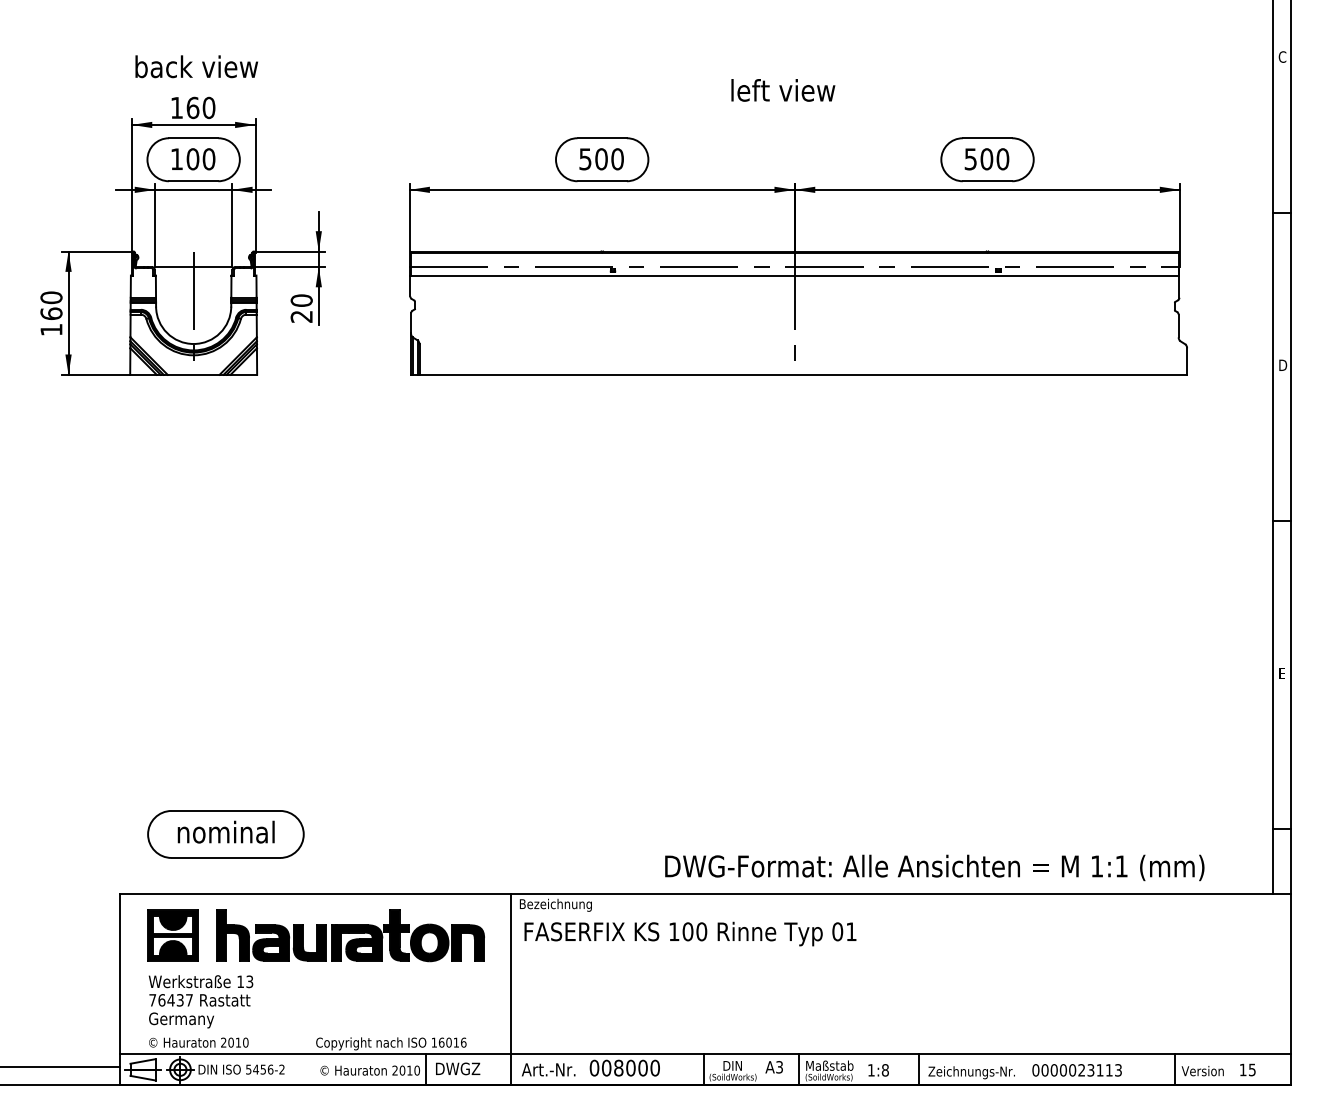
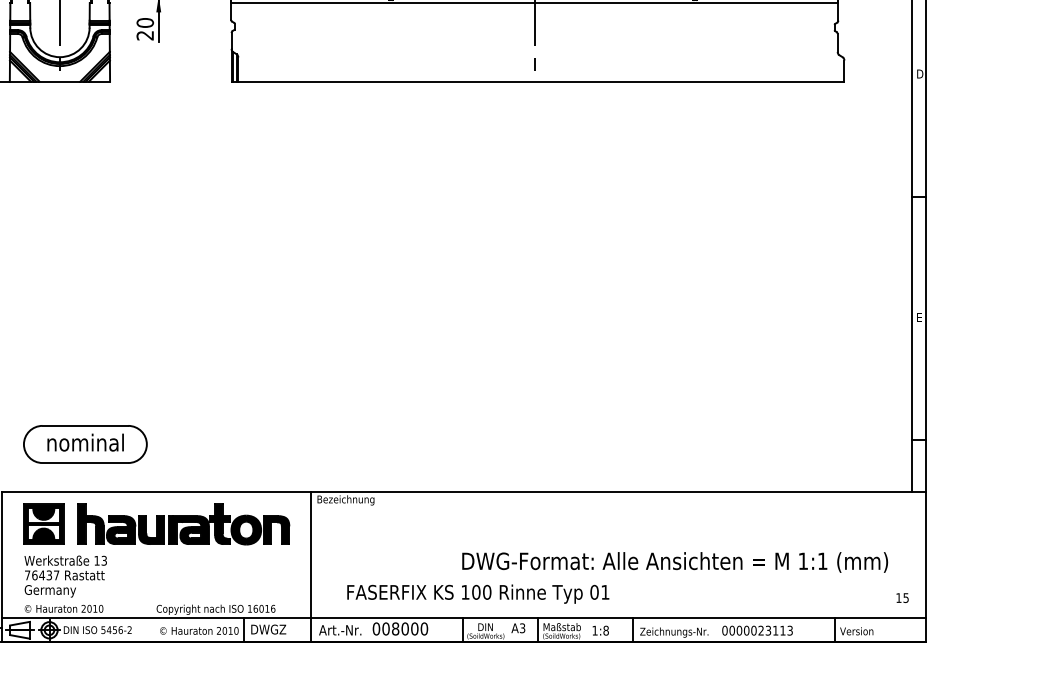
text: (934, 867) -> (674, 562), moved
text: (690, 933) -> (478, 593), moved
text: (1247, 1069) -> (902, 597), moved

